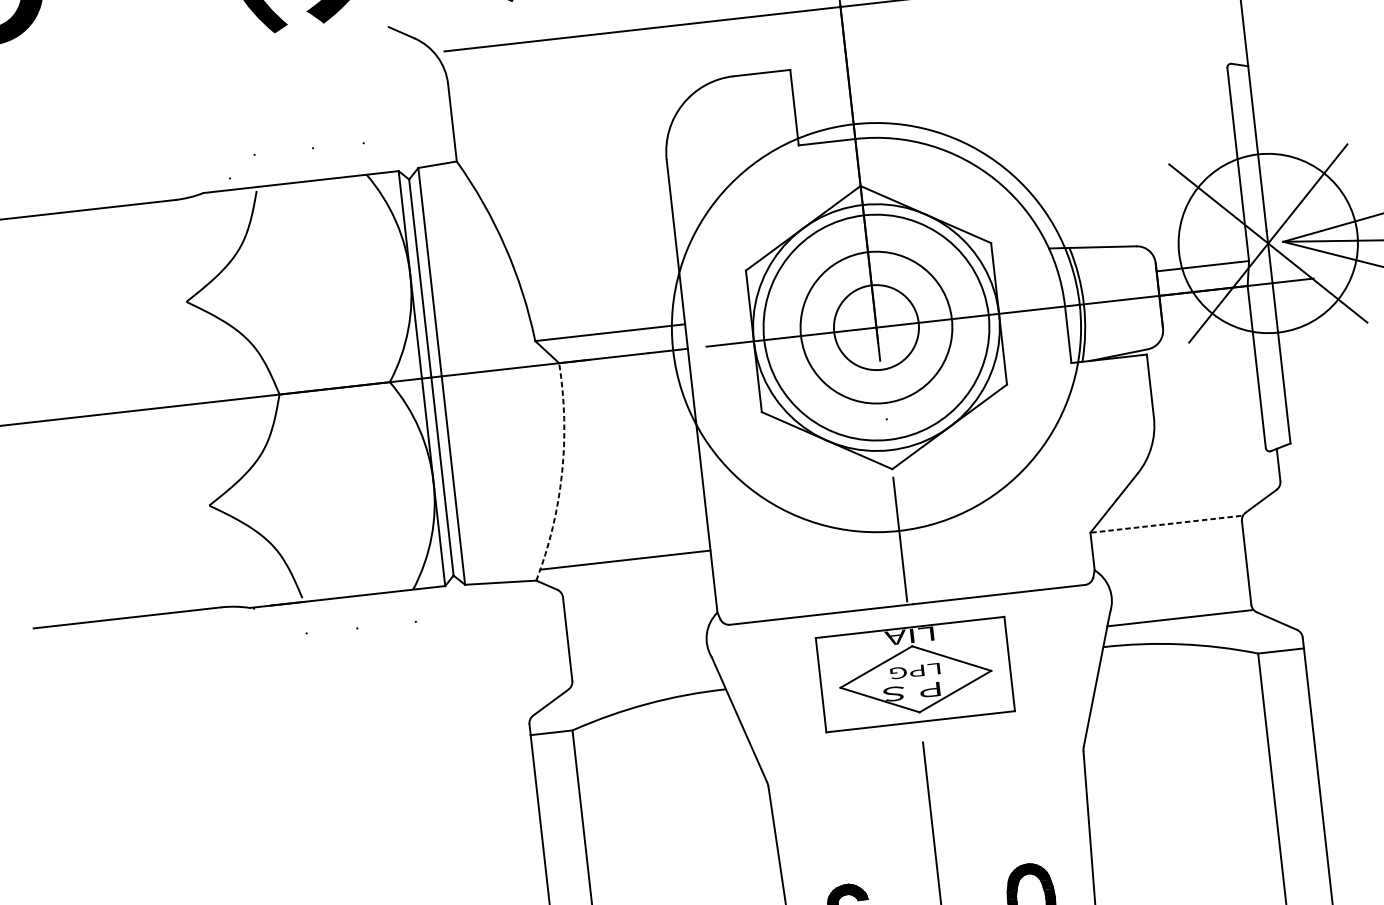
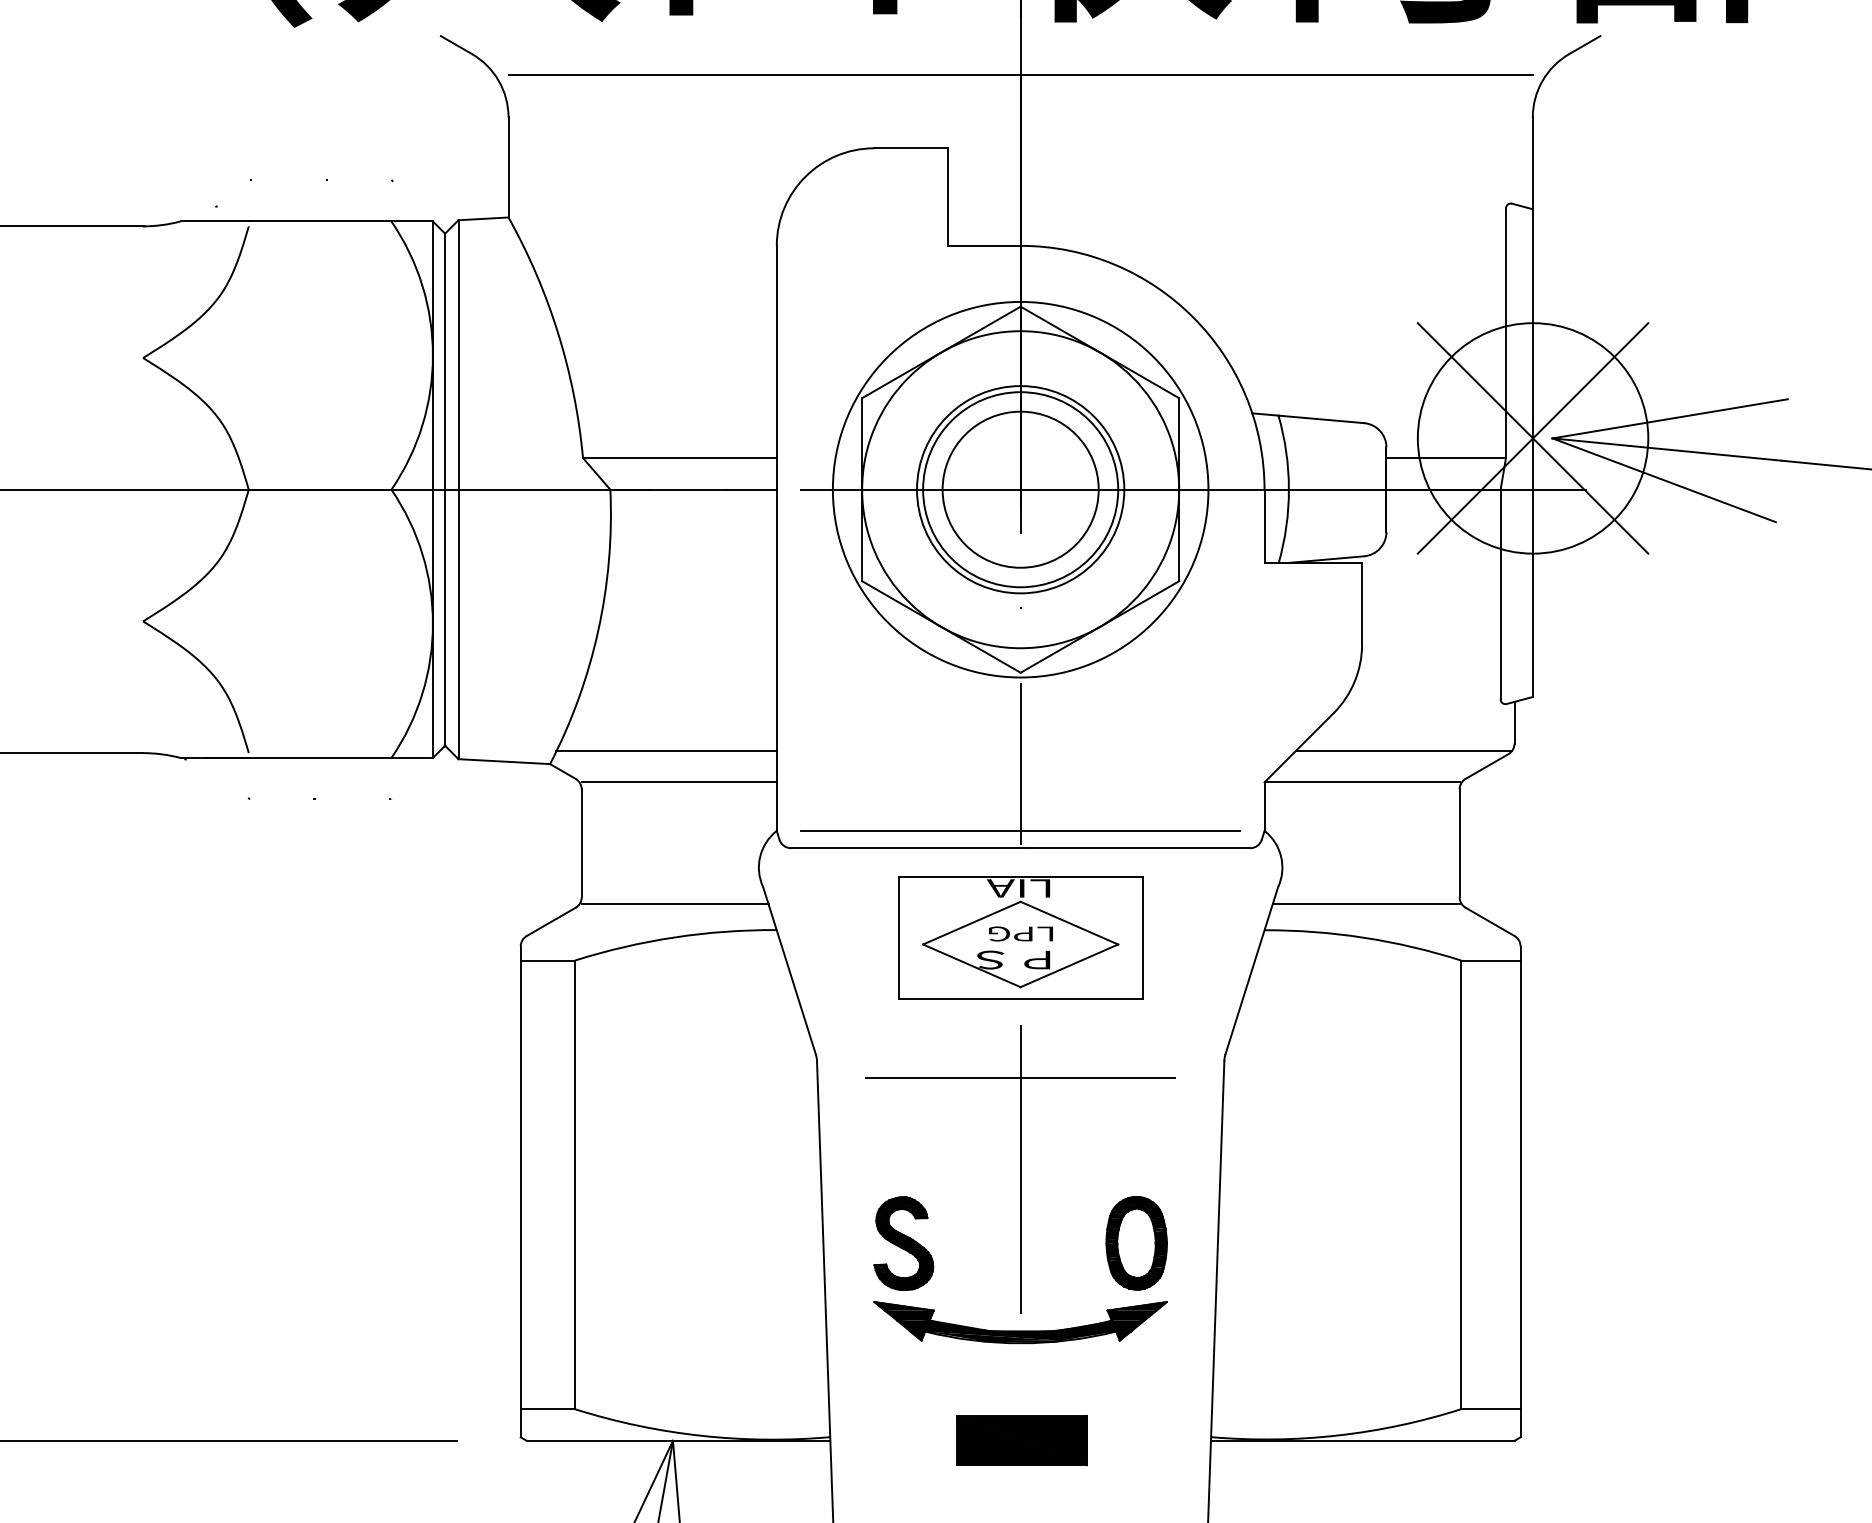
circle: (876, 327) -> (1020, 489), size x0.71
circle: (876, 327) -> (1020, 489), size x0.71
circle: (876, 327) -> (1020, 489), size x1.43
arc: (562, 473) -> (598, 630), dashed -> solid
line: (1195, 495) -> (1404, 750), added
line: (1166, 524) -> (1362, 782), dashed -> solid
line: (637, 583) -> (678, 782), added
line: (905, 591) -> (1020, 831), added
line: (644, 678) -> (674, 904), added
line: (927, 782) -> (1020, 1077), added

